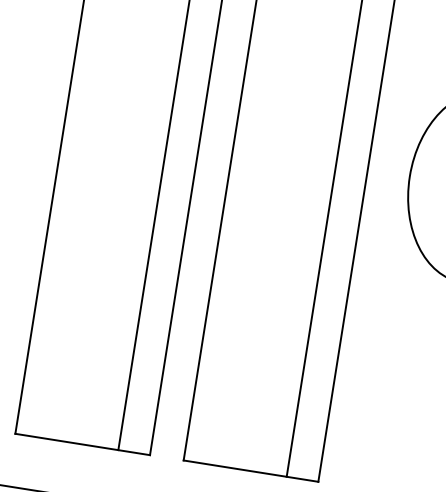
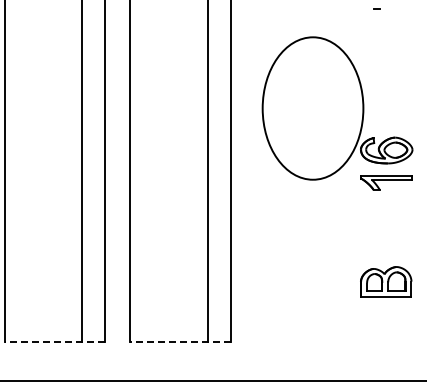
line: (82, 444) -> (54, 341), solid -> dashed
line: (250, 470) -> (180, 341), solid -> dashed

